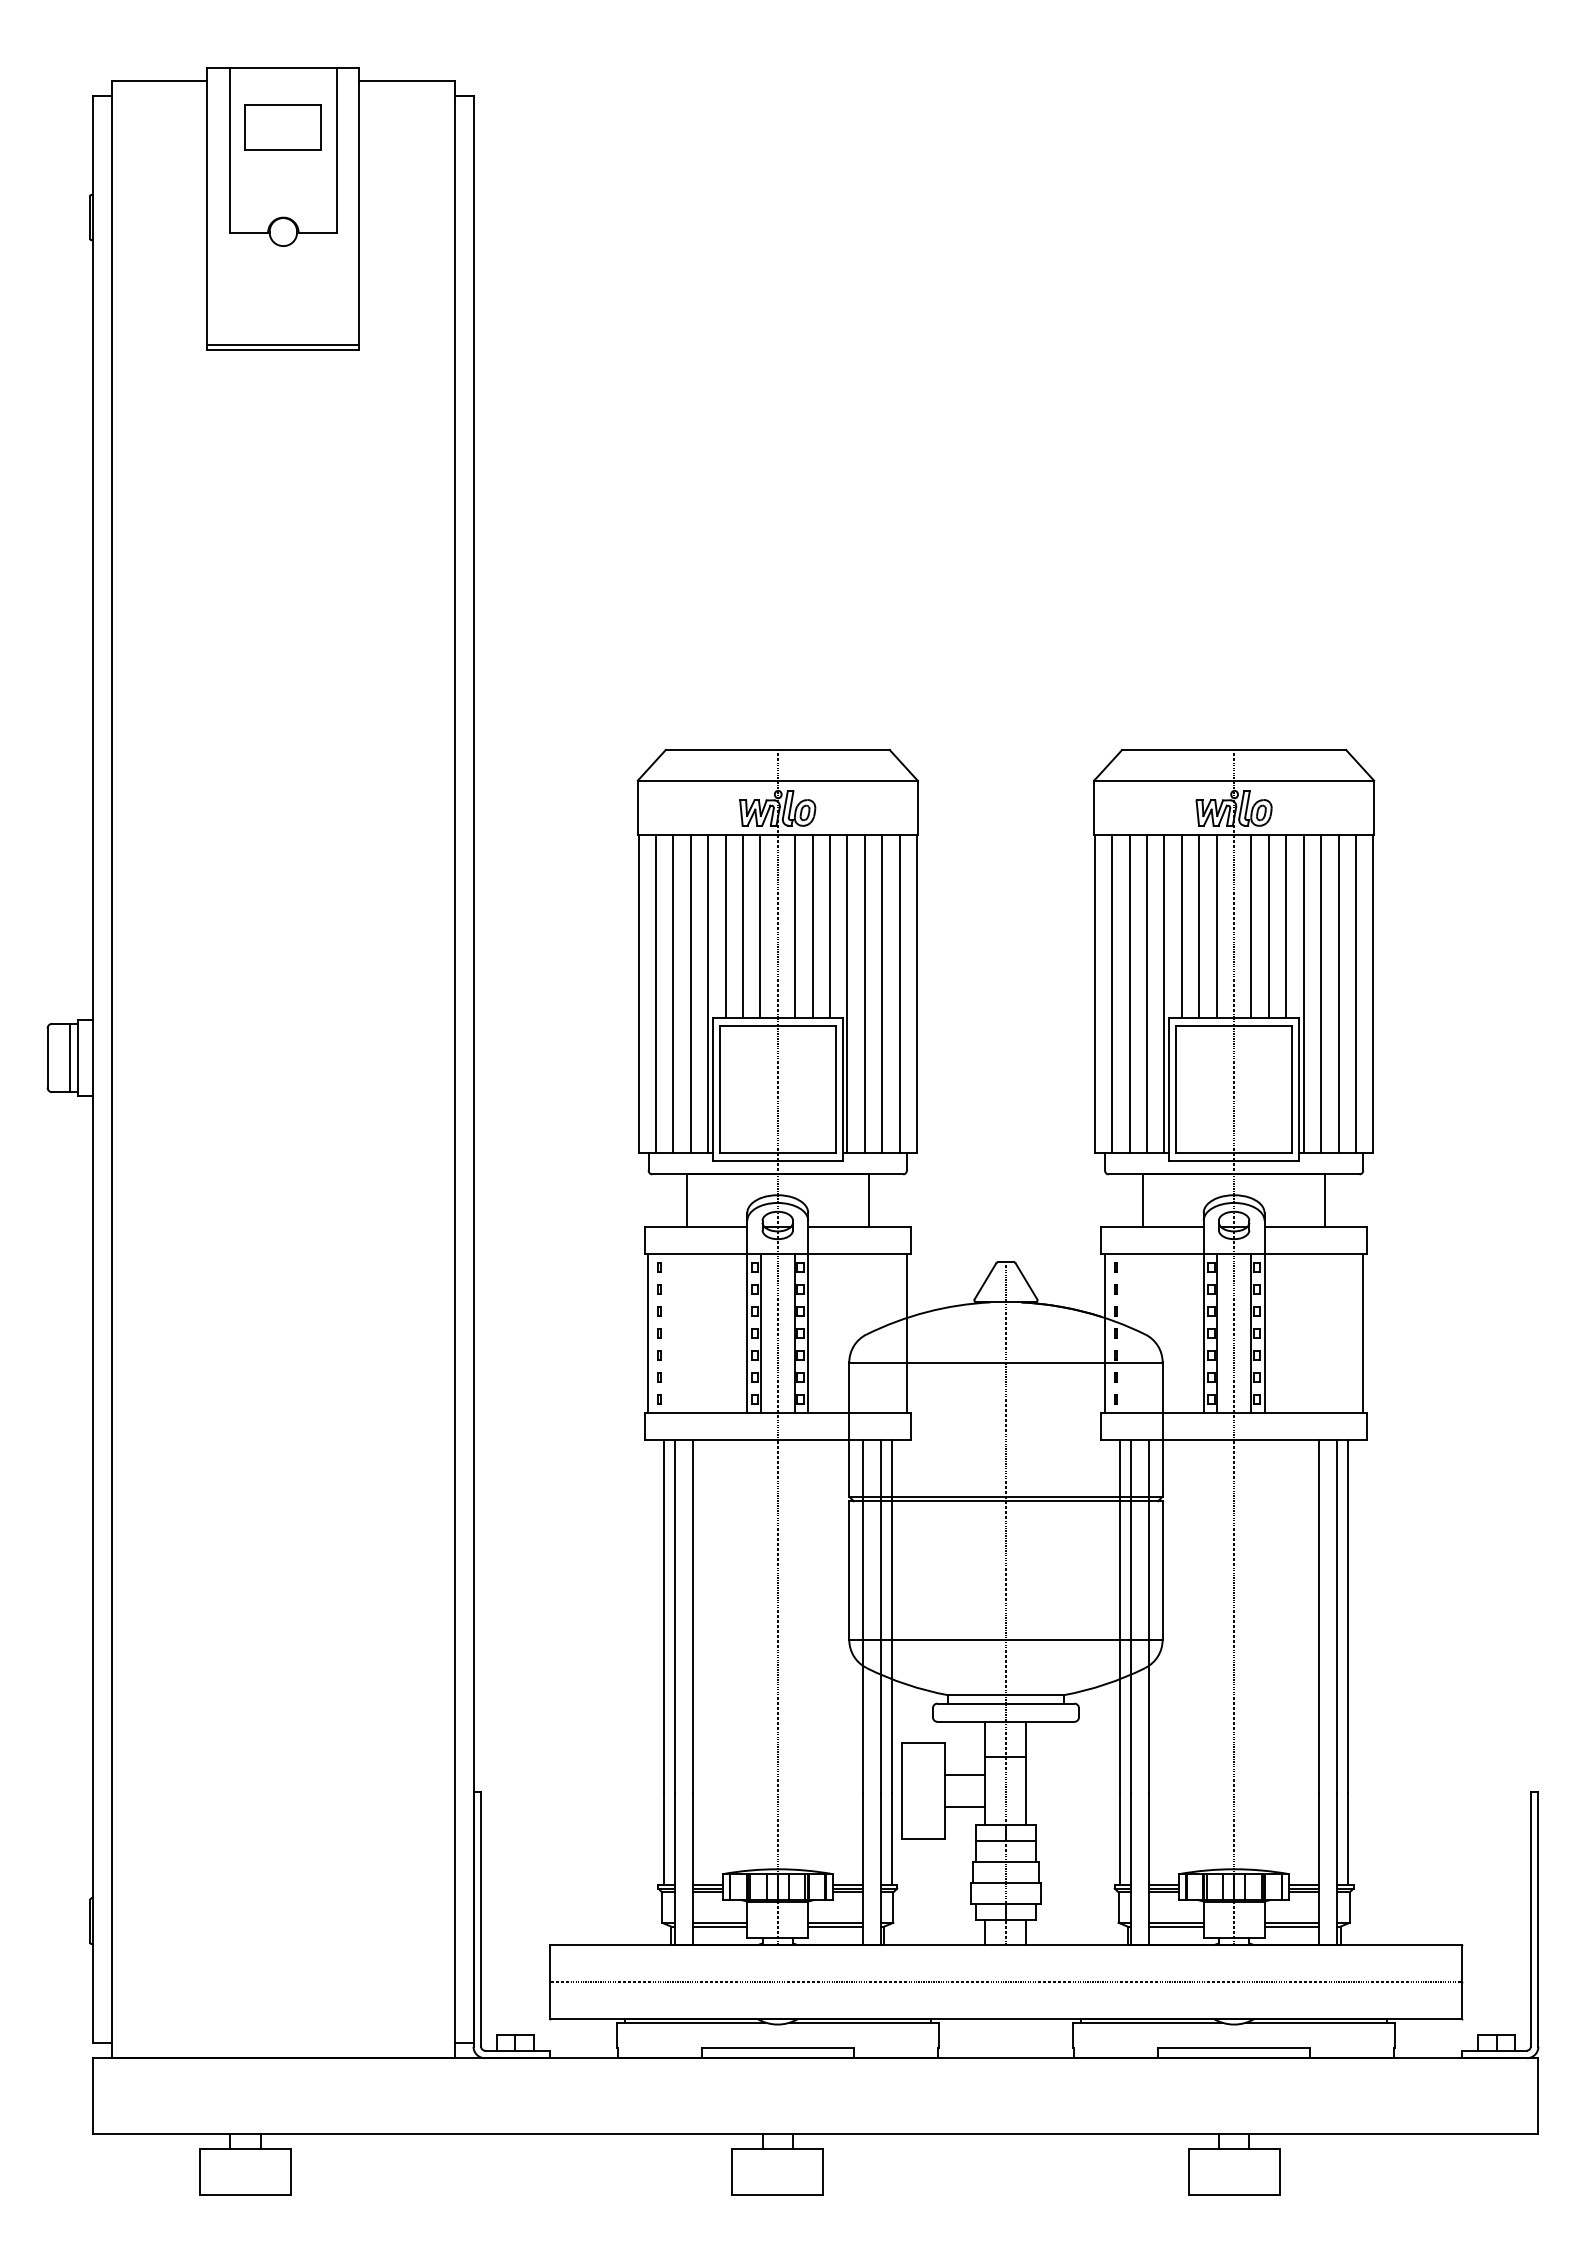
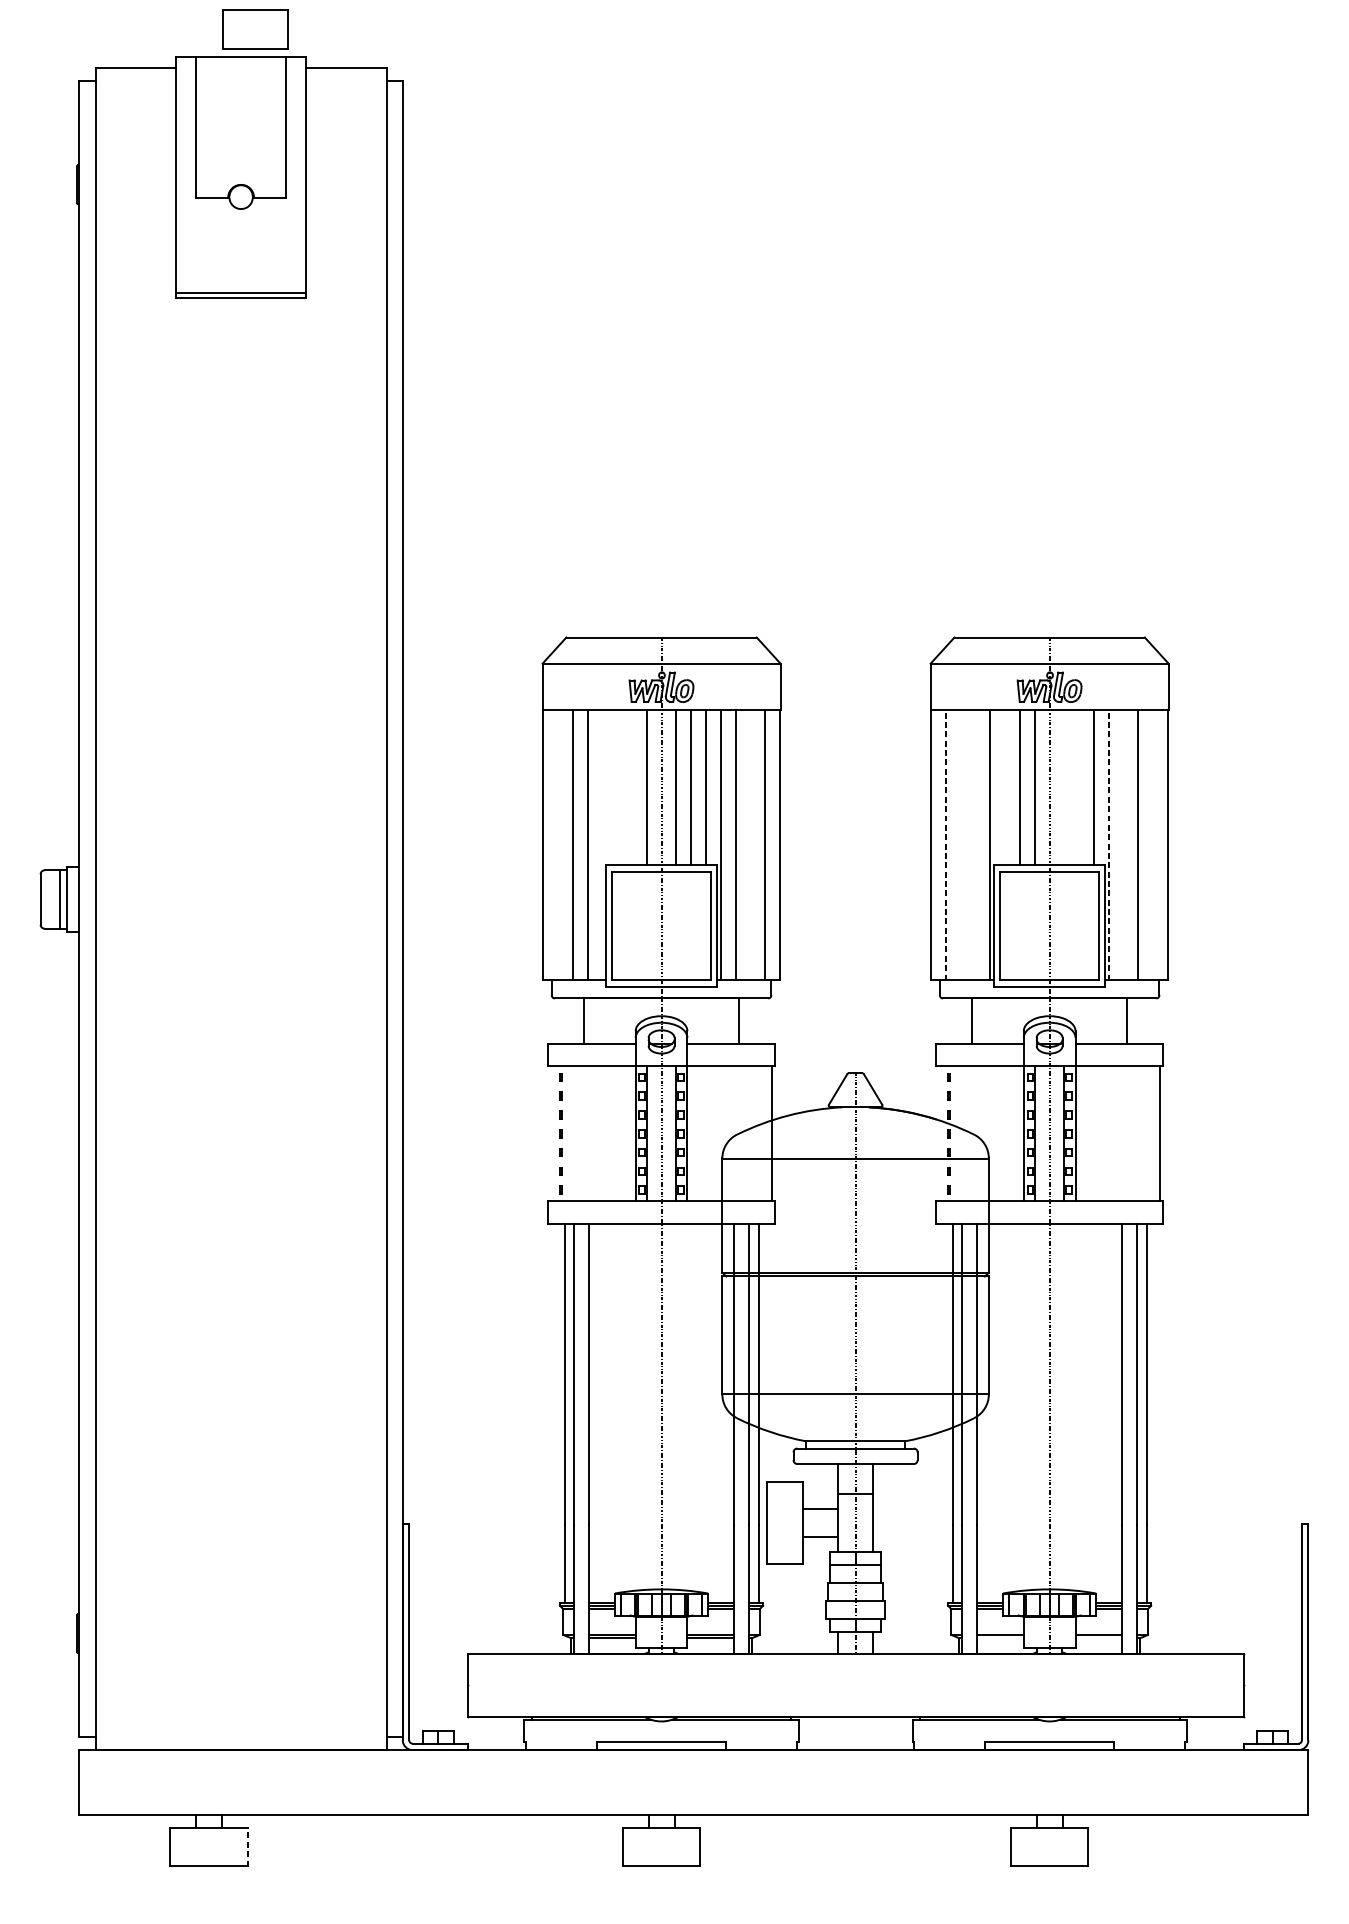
part: (282, 127) -> (254, 29), moved
line: (725, 925) -> (617, 786), removed
line: (742, 925) -> (631, 786), removed
line: (1181, 925) -> (1004, 786), removed
line: (1251, 925) -> (1064, 786), removed
line: (1268, 925) -> (1078, 786), removed
line: (655, 993) -> (557, 844), removed
line: (708, 993) -> (602, 844), removed
line: (882, 993) -> (750, 844), removed
line: (1112, 993) -> (946, 844), solid -> dashed
line: (1129, 993) -> (960, 844), removed
line: (1147, 993) -> (975, 844), removed
line: (1303, 993) -> (1108, 844), solid -> dashed
line: (1321, 993) -> (1123, 844), removed
line: (1355, 993) -> (1152, 844), removed
line: (648, 1333) -> (551, 1133), removed
line: (1104, 1333) -> (939, 1133), removed
line: (1176, 1926) -> (1000, 1638), removed
line: (1291, 1926) -> (1098, 1638), removed
line: (1005, 1982) -> (855, 1685), removed
line: (291, 2172) -> (248, 1847), solid -> dashed

